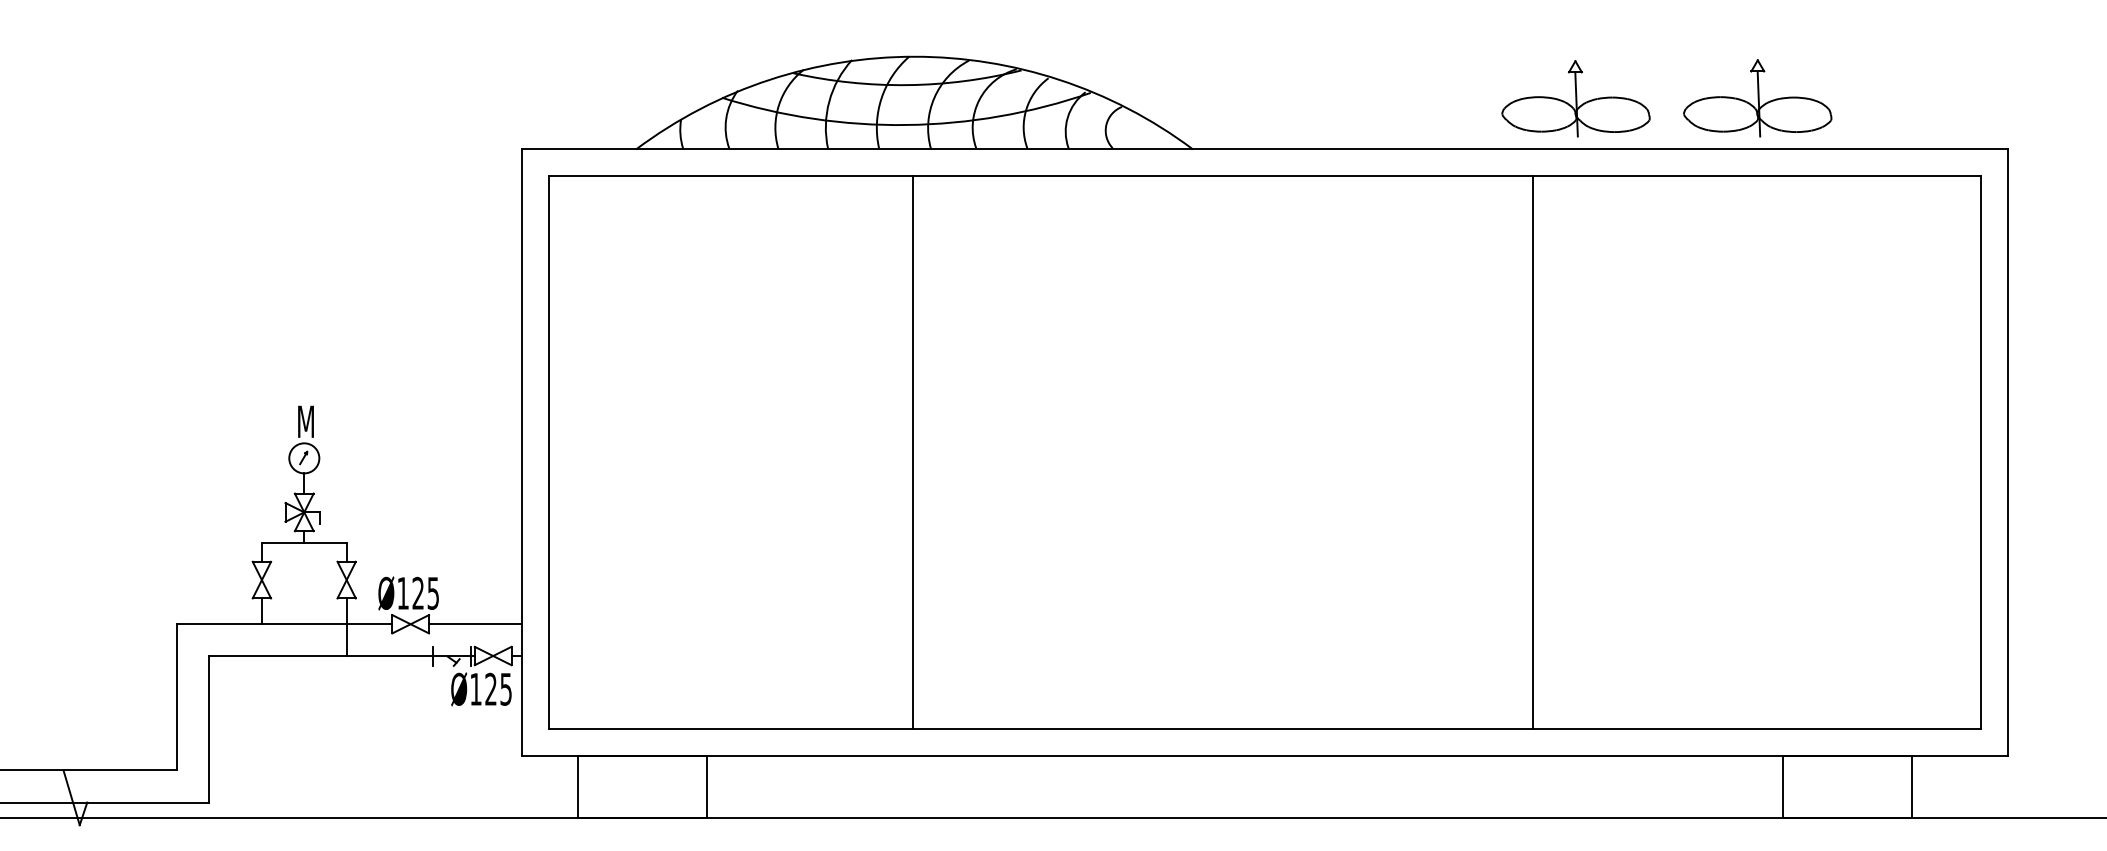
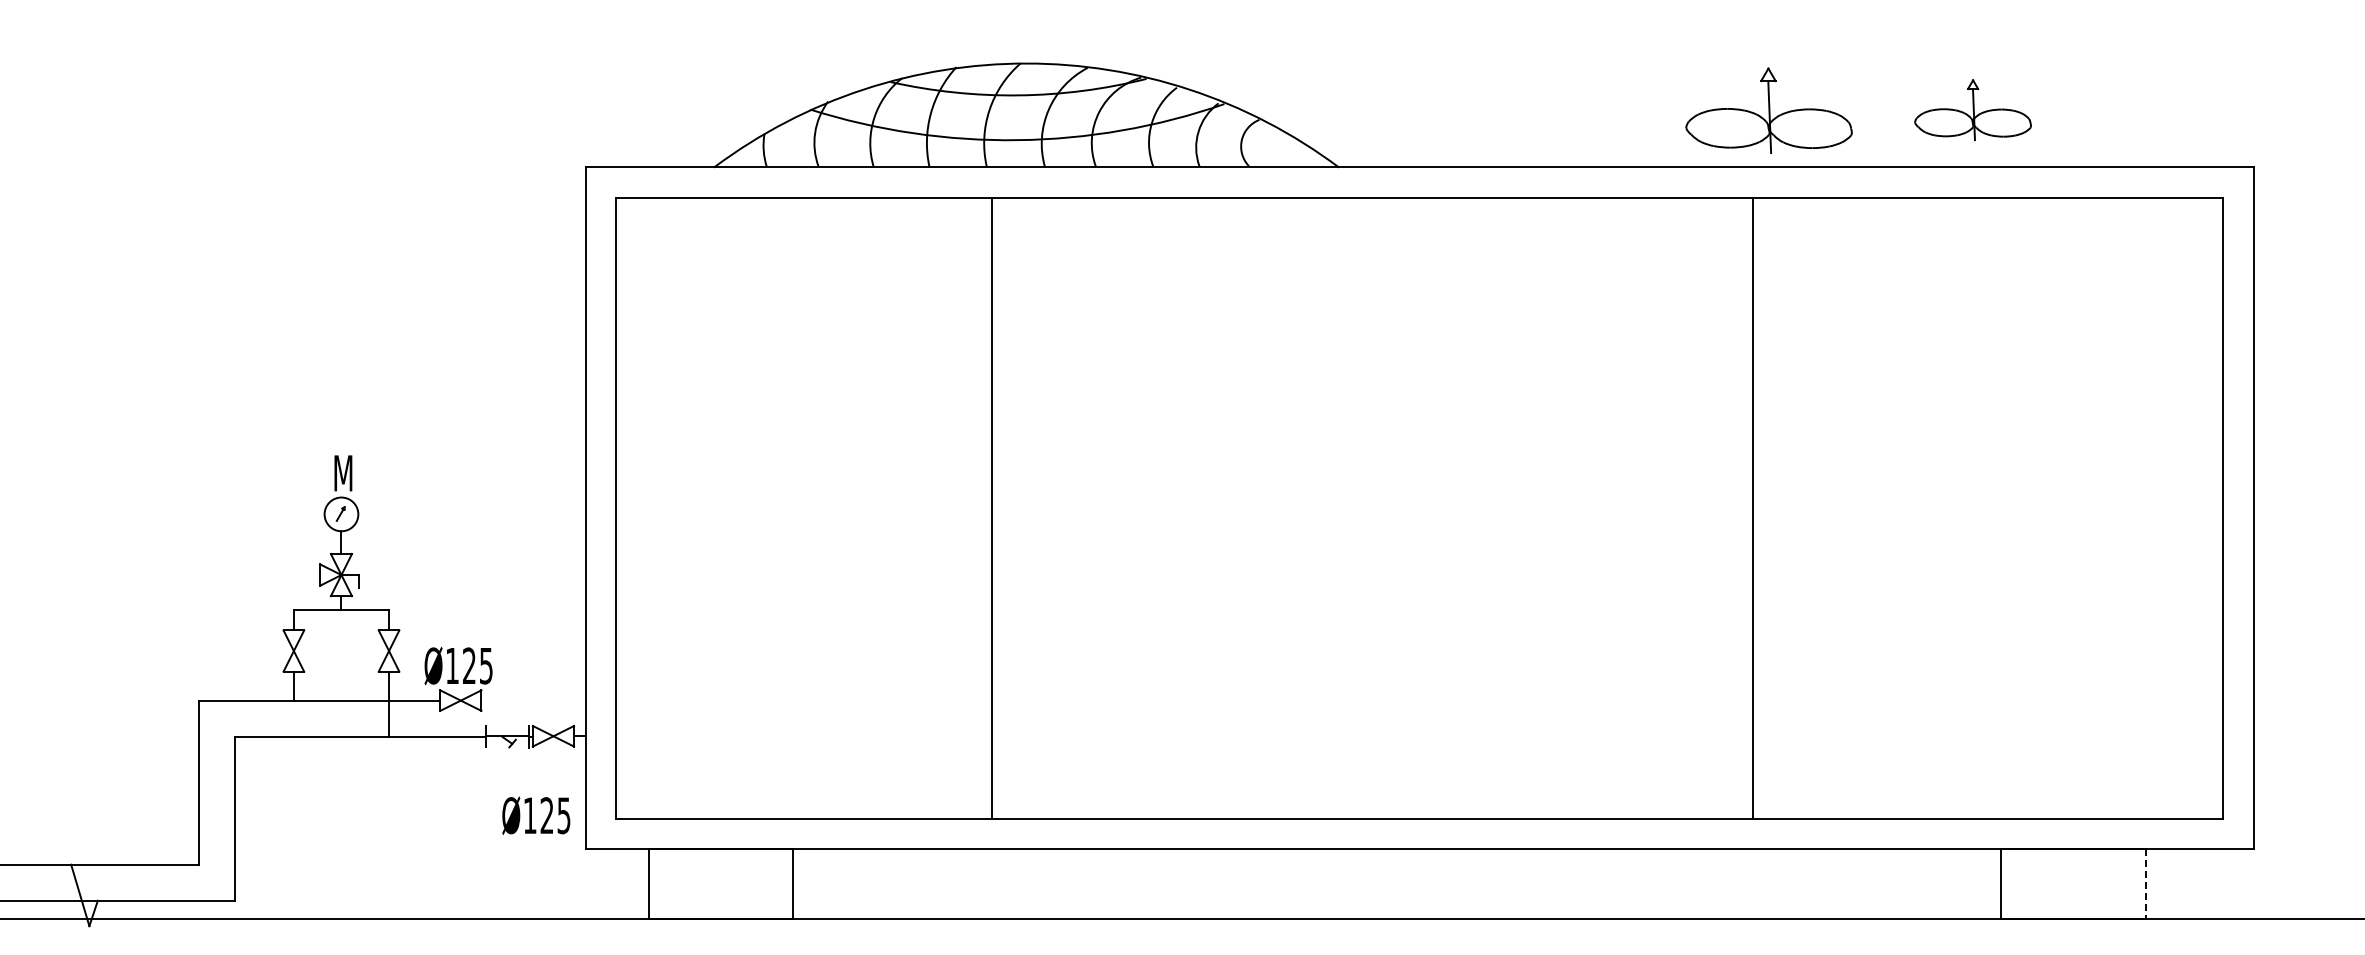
part: (1757, 97) -> (1972, 109), size x0.7
line: (912, 452) -> (992, 507), moved
line: (1533, 452) -> (1753, 507), moved
line: (475, 624) -> (533, 700), removed
text: (481, 689) -> (536, 815), moved
line: (1911, 787) -> (2145, 883), solid -> dashed

